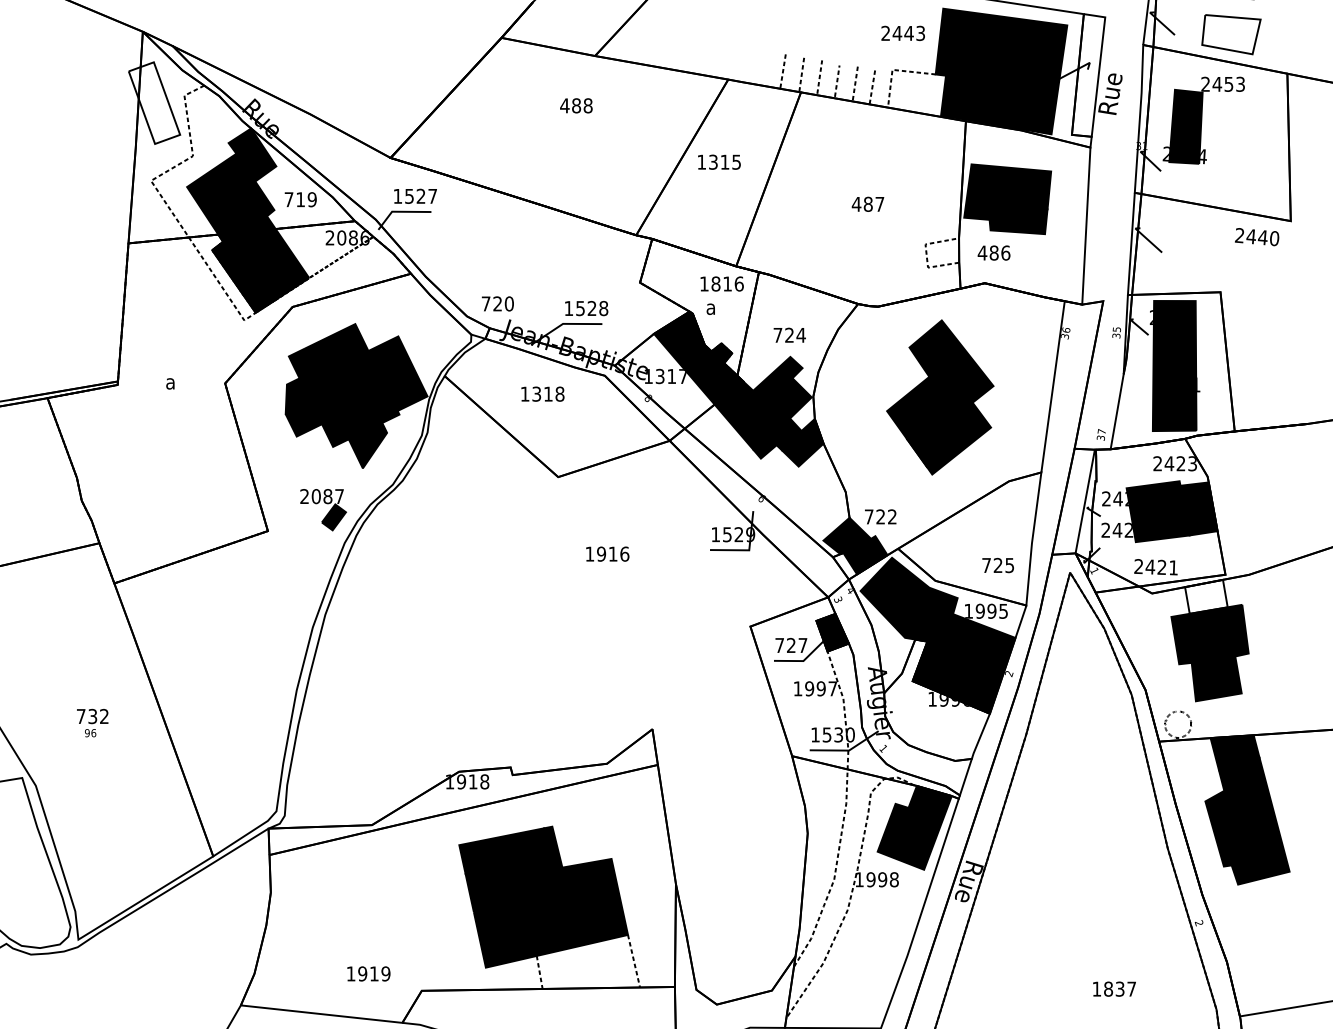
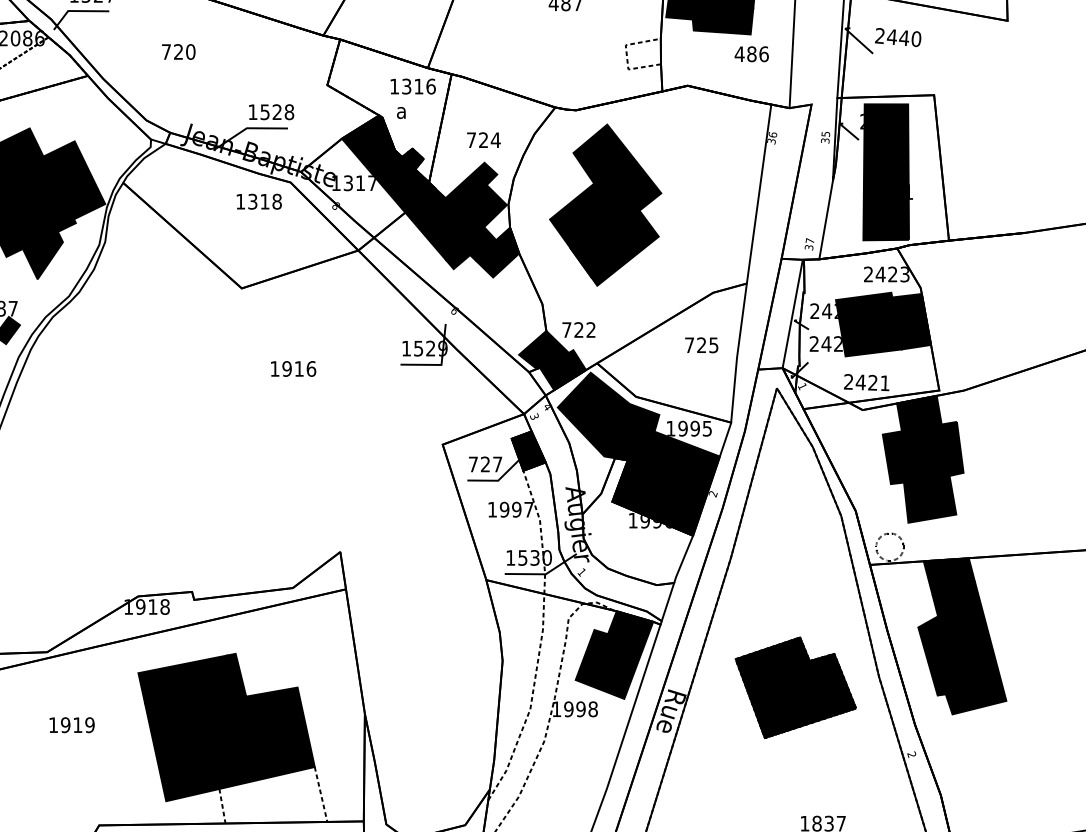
text: (1257, 237) -> (898, 37), moved
text: (993, 252) -> (751, 53), moved
text: (715, 283) -> (406, 86), 1816 -> 1316
text: (497, 303) -> (178, 51), moved
text: (542, 393) -> (258, 201), moved
part: (940, 397) -> (605, 205), moved
text: (997, 565) -> (701, 345), moved
fill: (1206, 596) -> (919, 413), added
part: (1087, 859) -> (795, 688), added
text: (368, 973) -> (71, 724), moved

